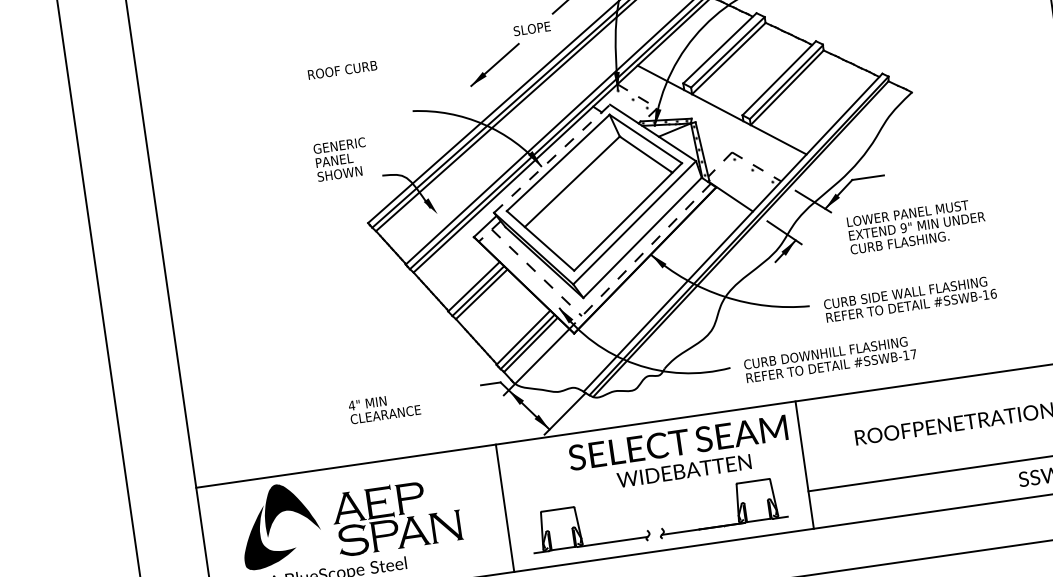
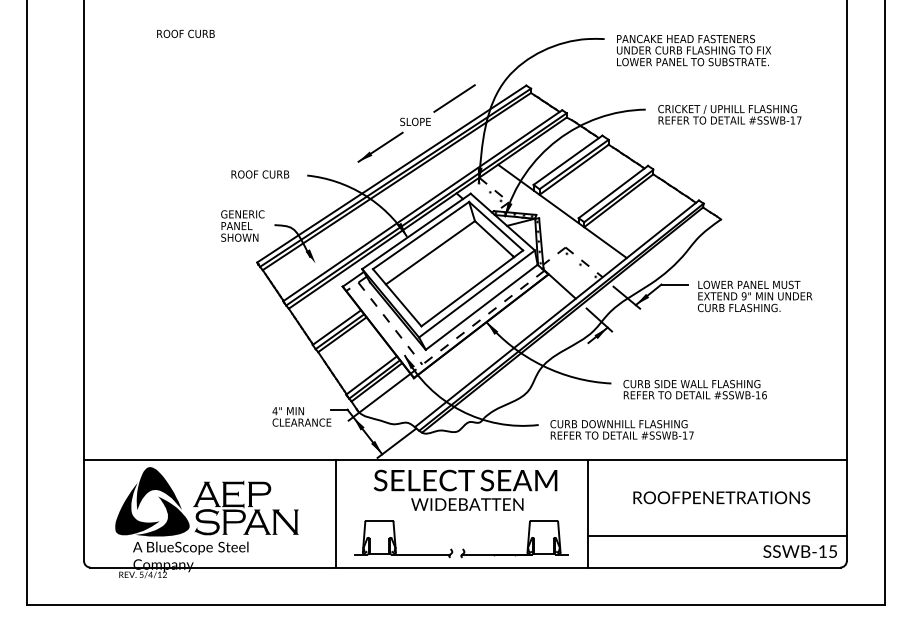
text: (342, 70) -> (260, 174), moved
line: (552, 158) -> (416, 231), dashed -> solid
text: (341, 159) -> (242, 225), moved
text: (917, 226) -> (755, 296), moved
text: (384, 407) -> (301, 416), moved
text: (679, 453) -> (465, 489), moved
fill: (299, 541) -> (162, 516), added

